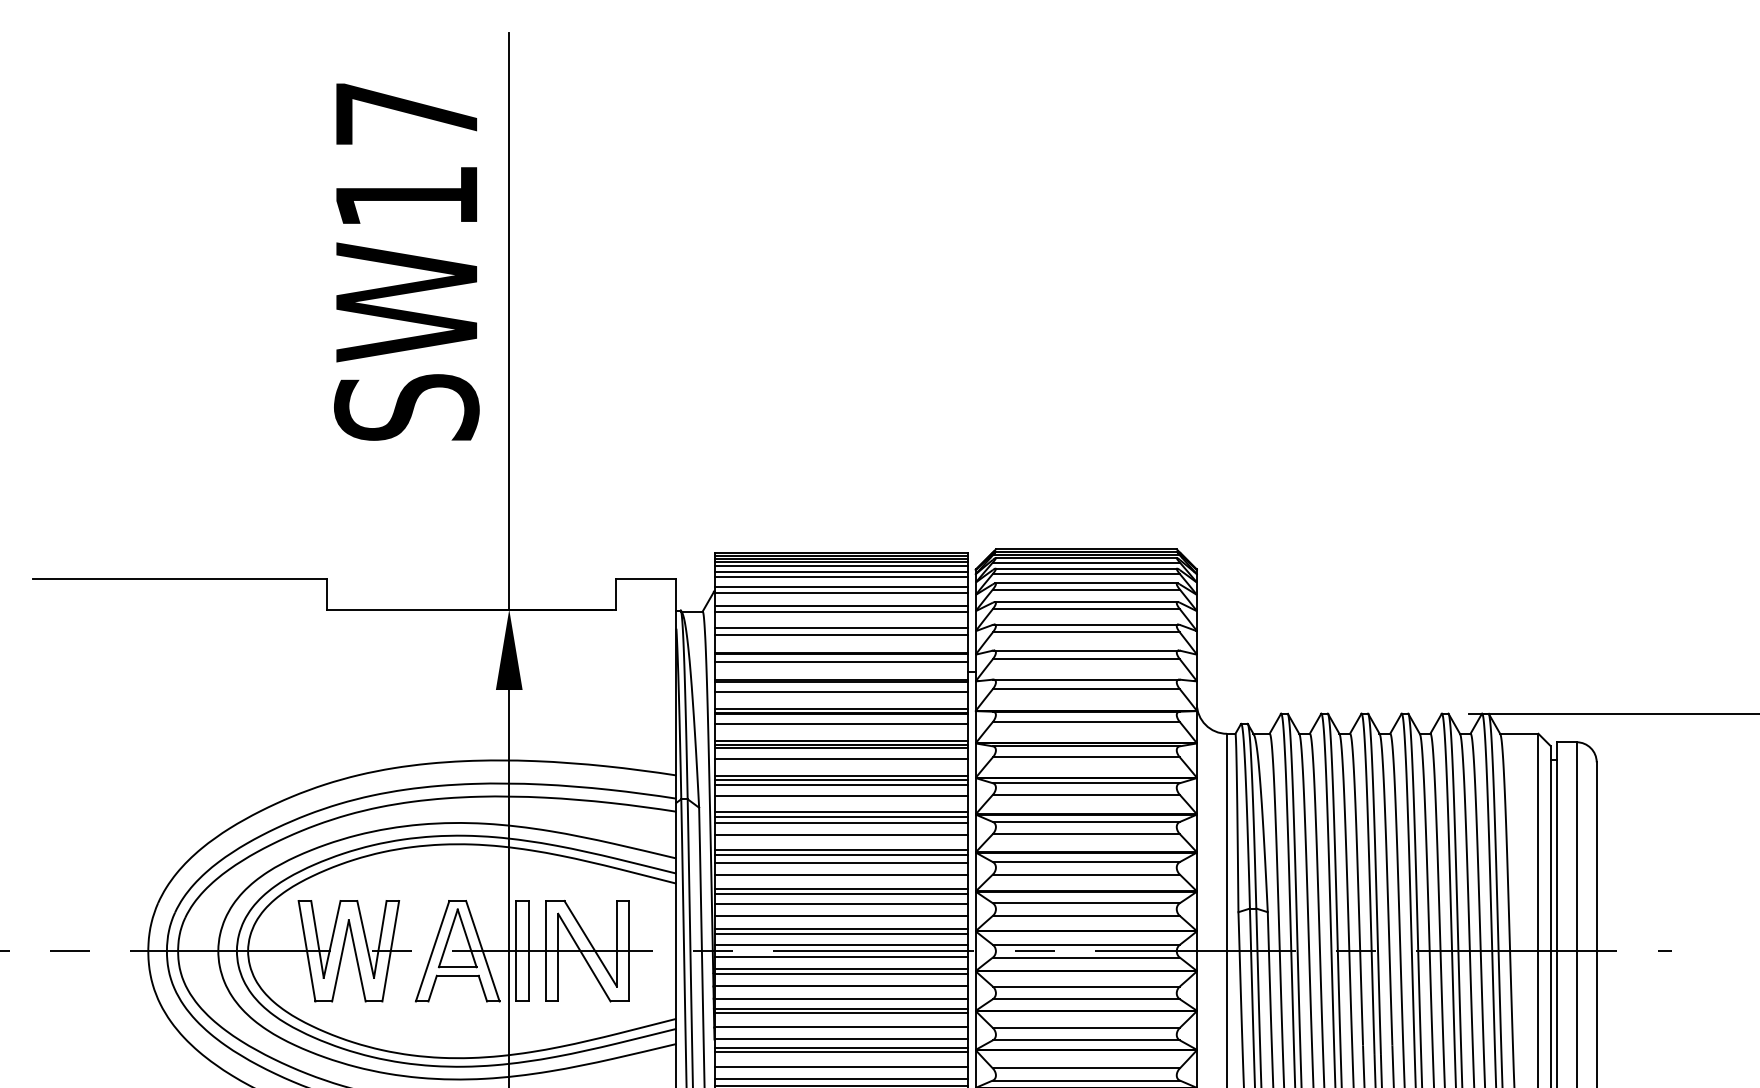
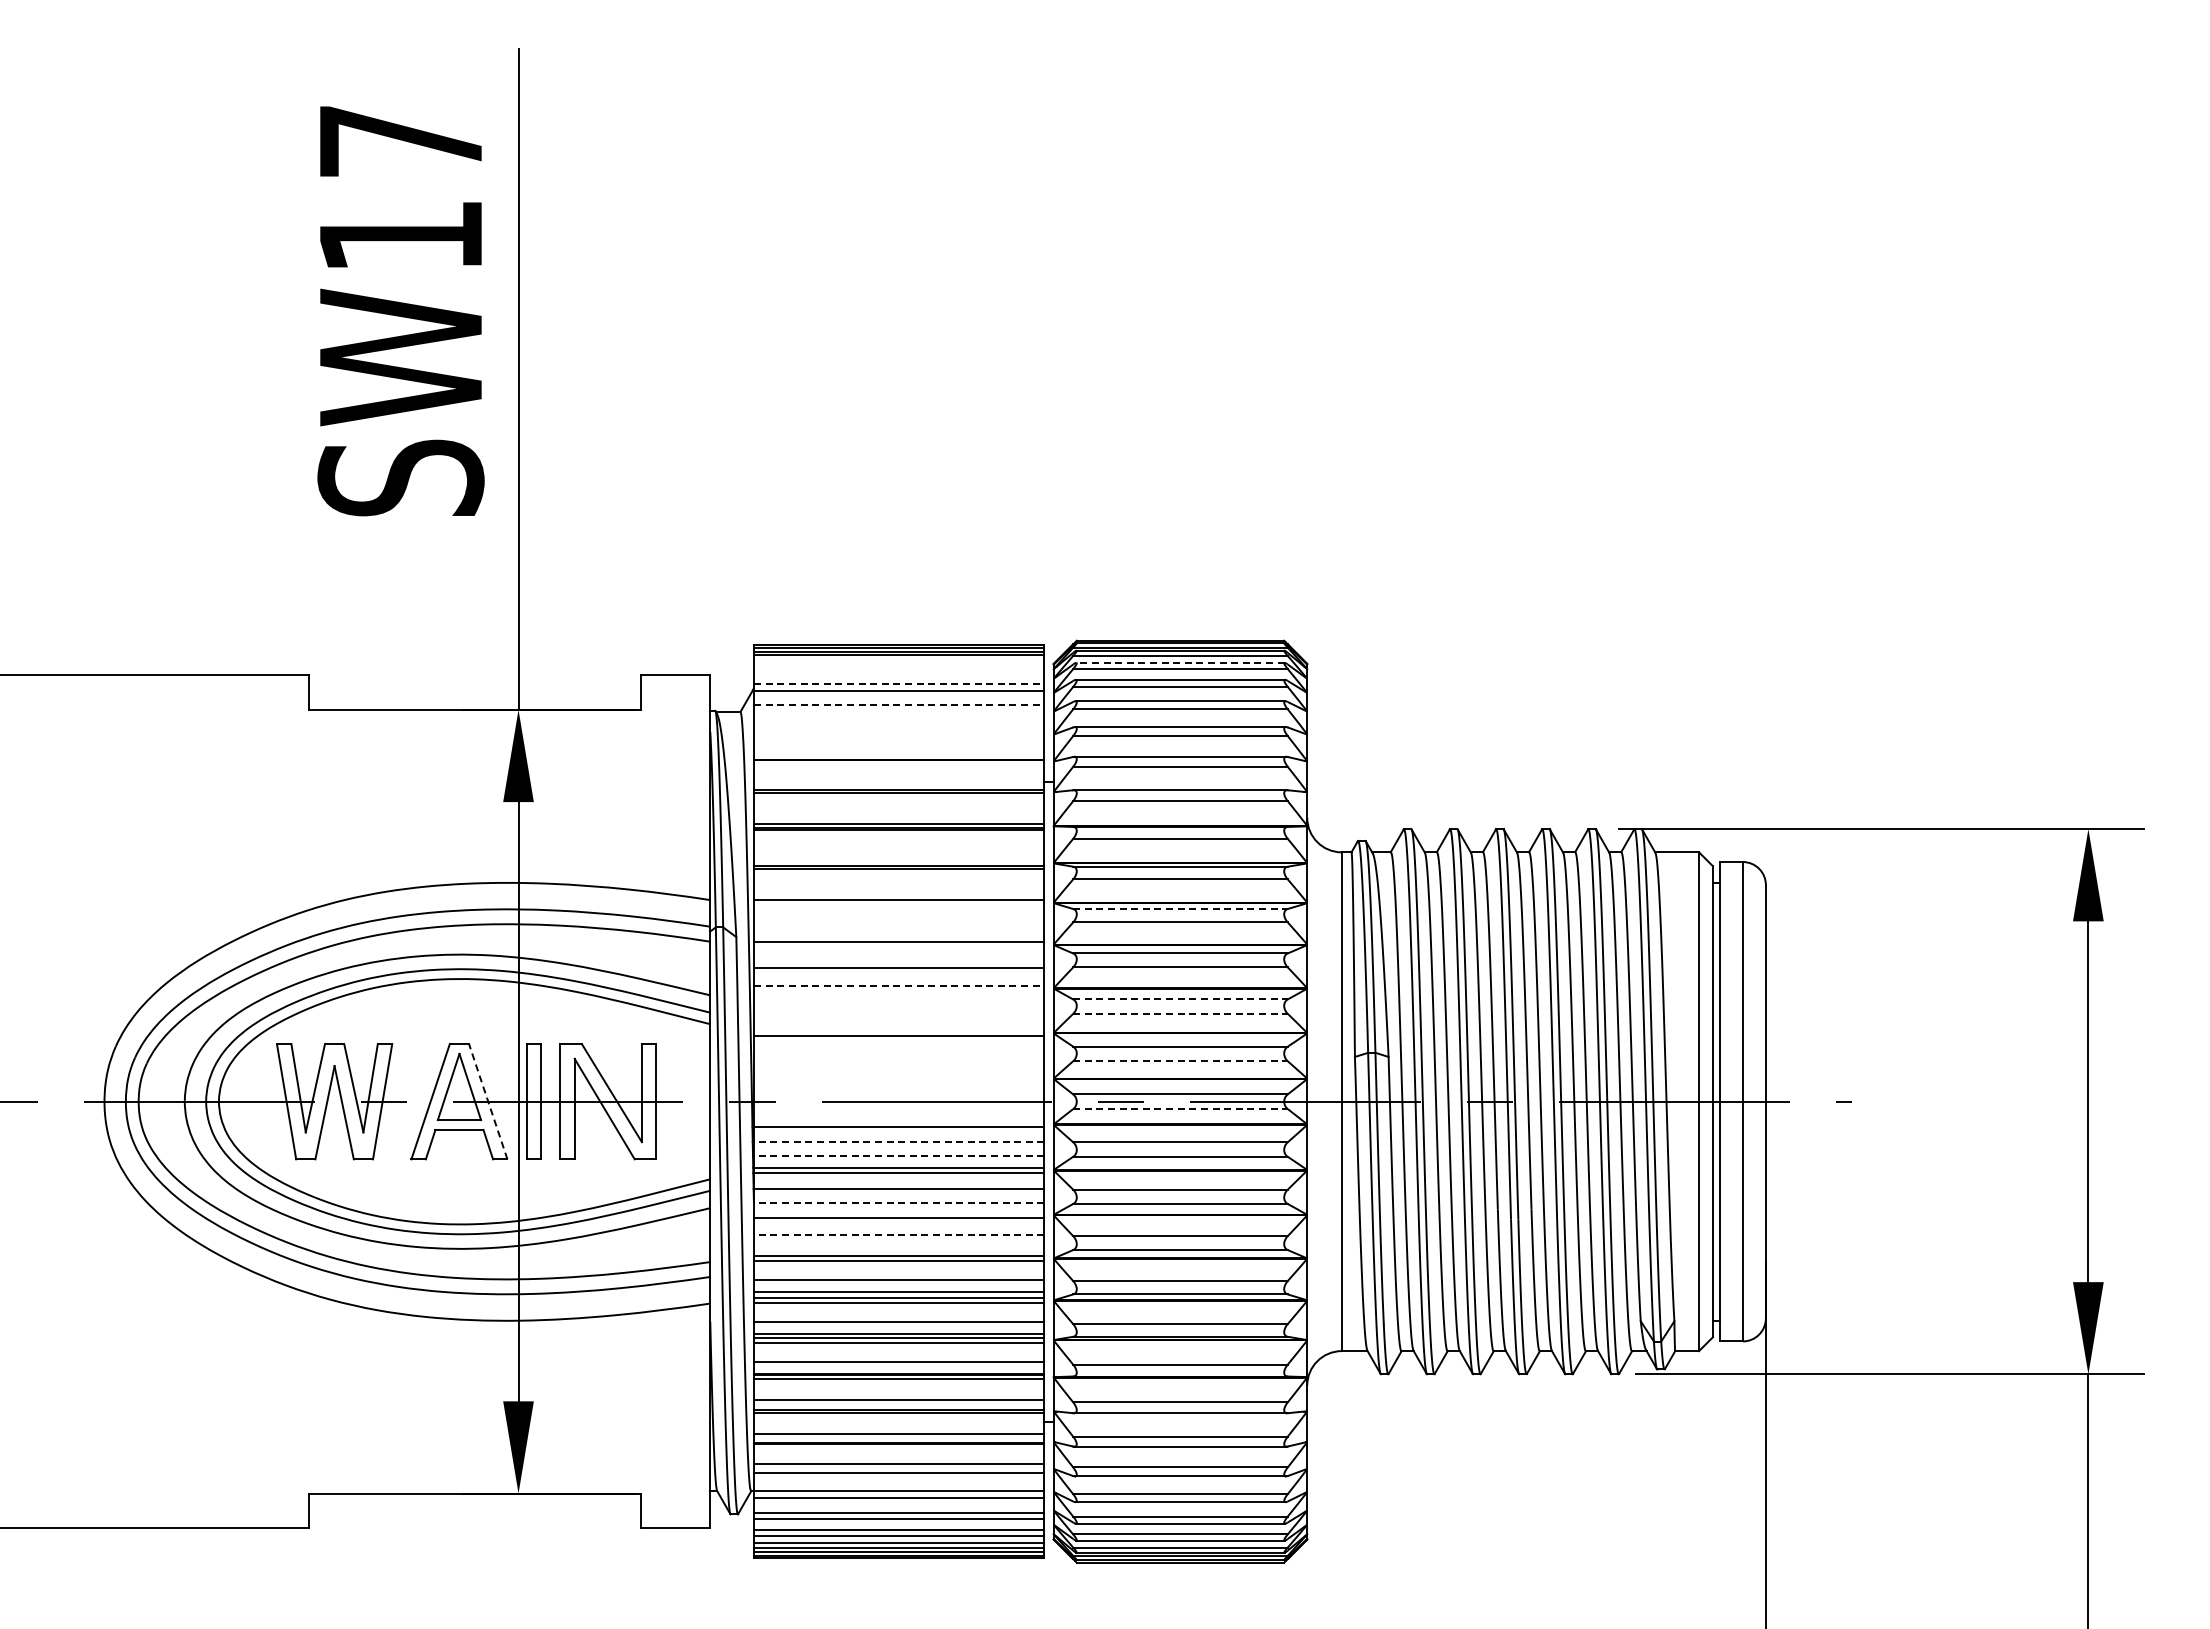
line: (841, 566) -> (899, 660), removed
line: (1086, 568) -> (1180, 662), solid -> dashed
line: (841, 572) -> (899, 667), removed
line: (841, 577) -> (899, 673), removed
line: (841, 587) -> (899, 684), solid -> dashed
line: (841, 605) -> (899, 705), solid -> dashed
line: (841, 611) -> (899, 712), removed
line: (841, 627) -> (899, 730), removed
line: (841, 635) -> (899, 739), removed
line: (841, 661) -> (899, 769), removed
line: (841, 691) -> (899, 803), removed
line: (841, 724) -> (899, 841), removed
line: (841, 740) -> (899, 860), removed
line: (841, 759) -> (899, 881), removed
line: (841, 780) -> (899, 905), removed
line: (1086, 783) -> (1180, 909), solid -> dashed
line: (841, 785) -> (899, 911), removed
line: (841, 795) -> (899, 923), removed
line: (841, 816) -> (899, 947), removed
line: (841, 823) -> (899, 955), removed
line: (841, 849) -> (899, 985), solid -> dashed
line: (841, 855) -> (899, 991), removed
line: (841, 862) -> (899, 1000), removed
line: (1086, 862) -> (1180, 999), solid -> dashed
line: (1086, 874) -> (1180, 1013), solid -> dashed
line: (841, 875) -> (899, 1014), removed
line: (841, 889) -> (899, 1030), removed
line: (841, 903) -> (899, 1047), removed
line: (841, 916) -> (899, 1061), removed
line: (1086, 916) -> (1180, 1061), solid -> dashed
line: (841, 929) -> (899, 1076), removed
line: (841, 933) -> (899, 1081), removed
line: (841, 944) -> (899, 1094), removed
line: (483, 951) -> (488, 1101), solid -> dashed
line: (841, 957) -> (899, 1108), removed
line: (1086, 958) -> (1180, 1109), solid -> dashed
line: (841, 968) -> (899, 1121), removed
line: (840, 986) -> (898, 1142), solid -> dashed
line: (840, 998) -> (898, 1156), solid -> dashed
line: (840, 1039) -> (898, 1202), solid -> dashed
line: (841, 1047) -> (899, 1212), removed
line: (840, 1067) -> (898, 1235), solid -> dashed
line: (841, 1079) -> (899, 1248), removed

